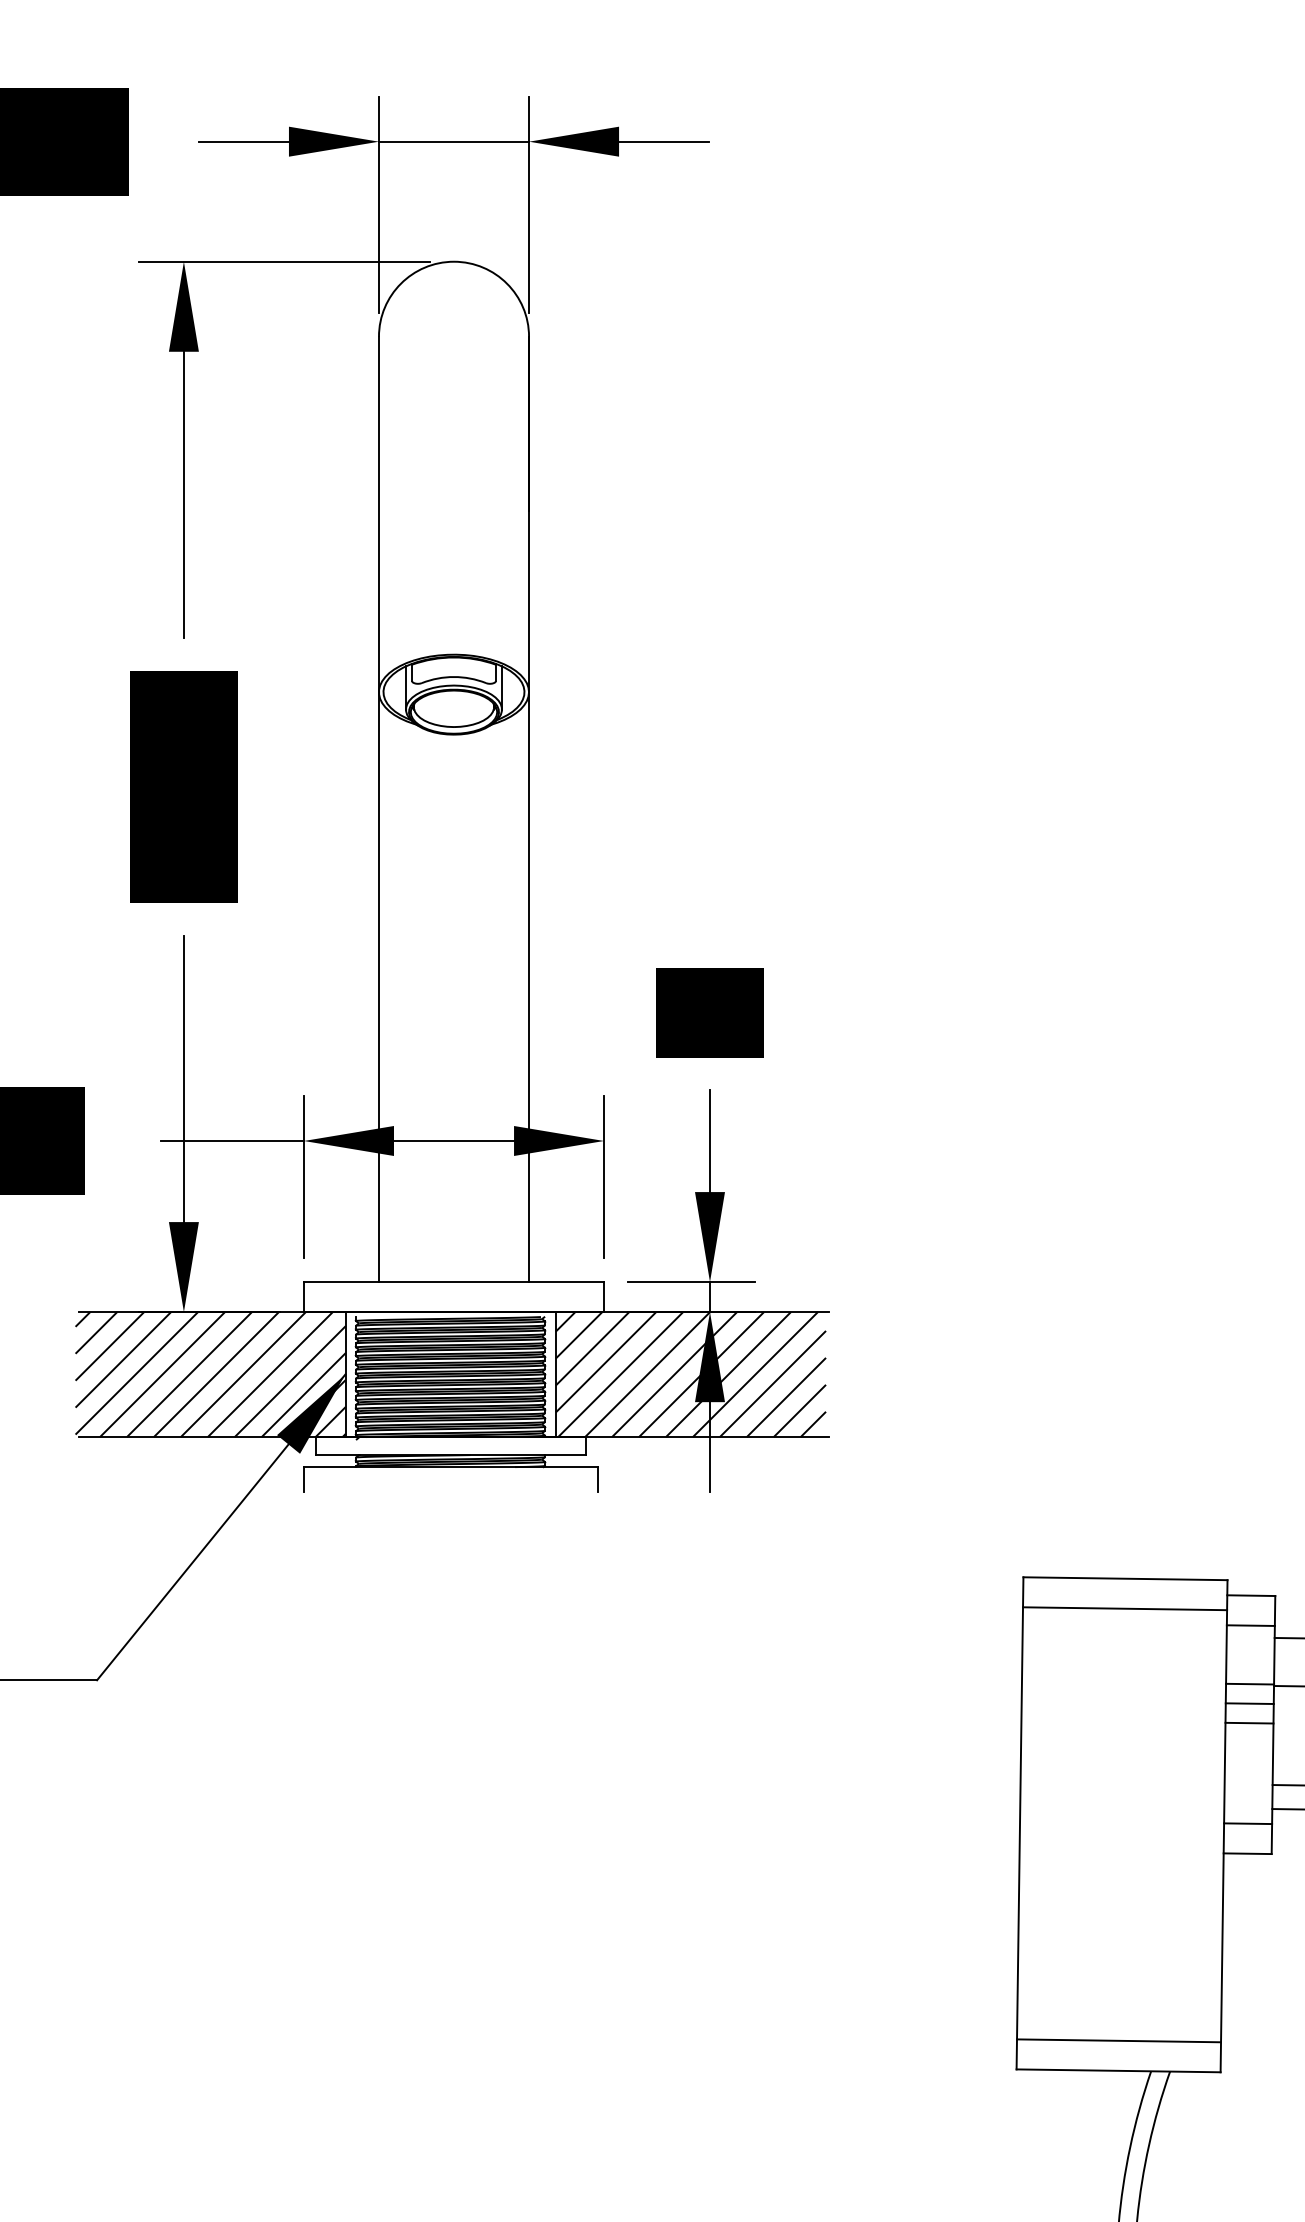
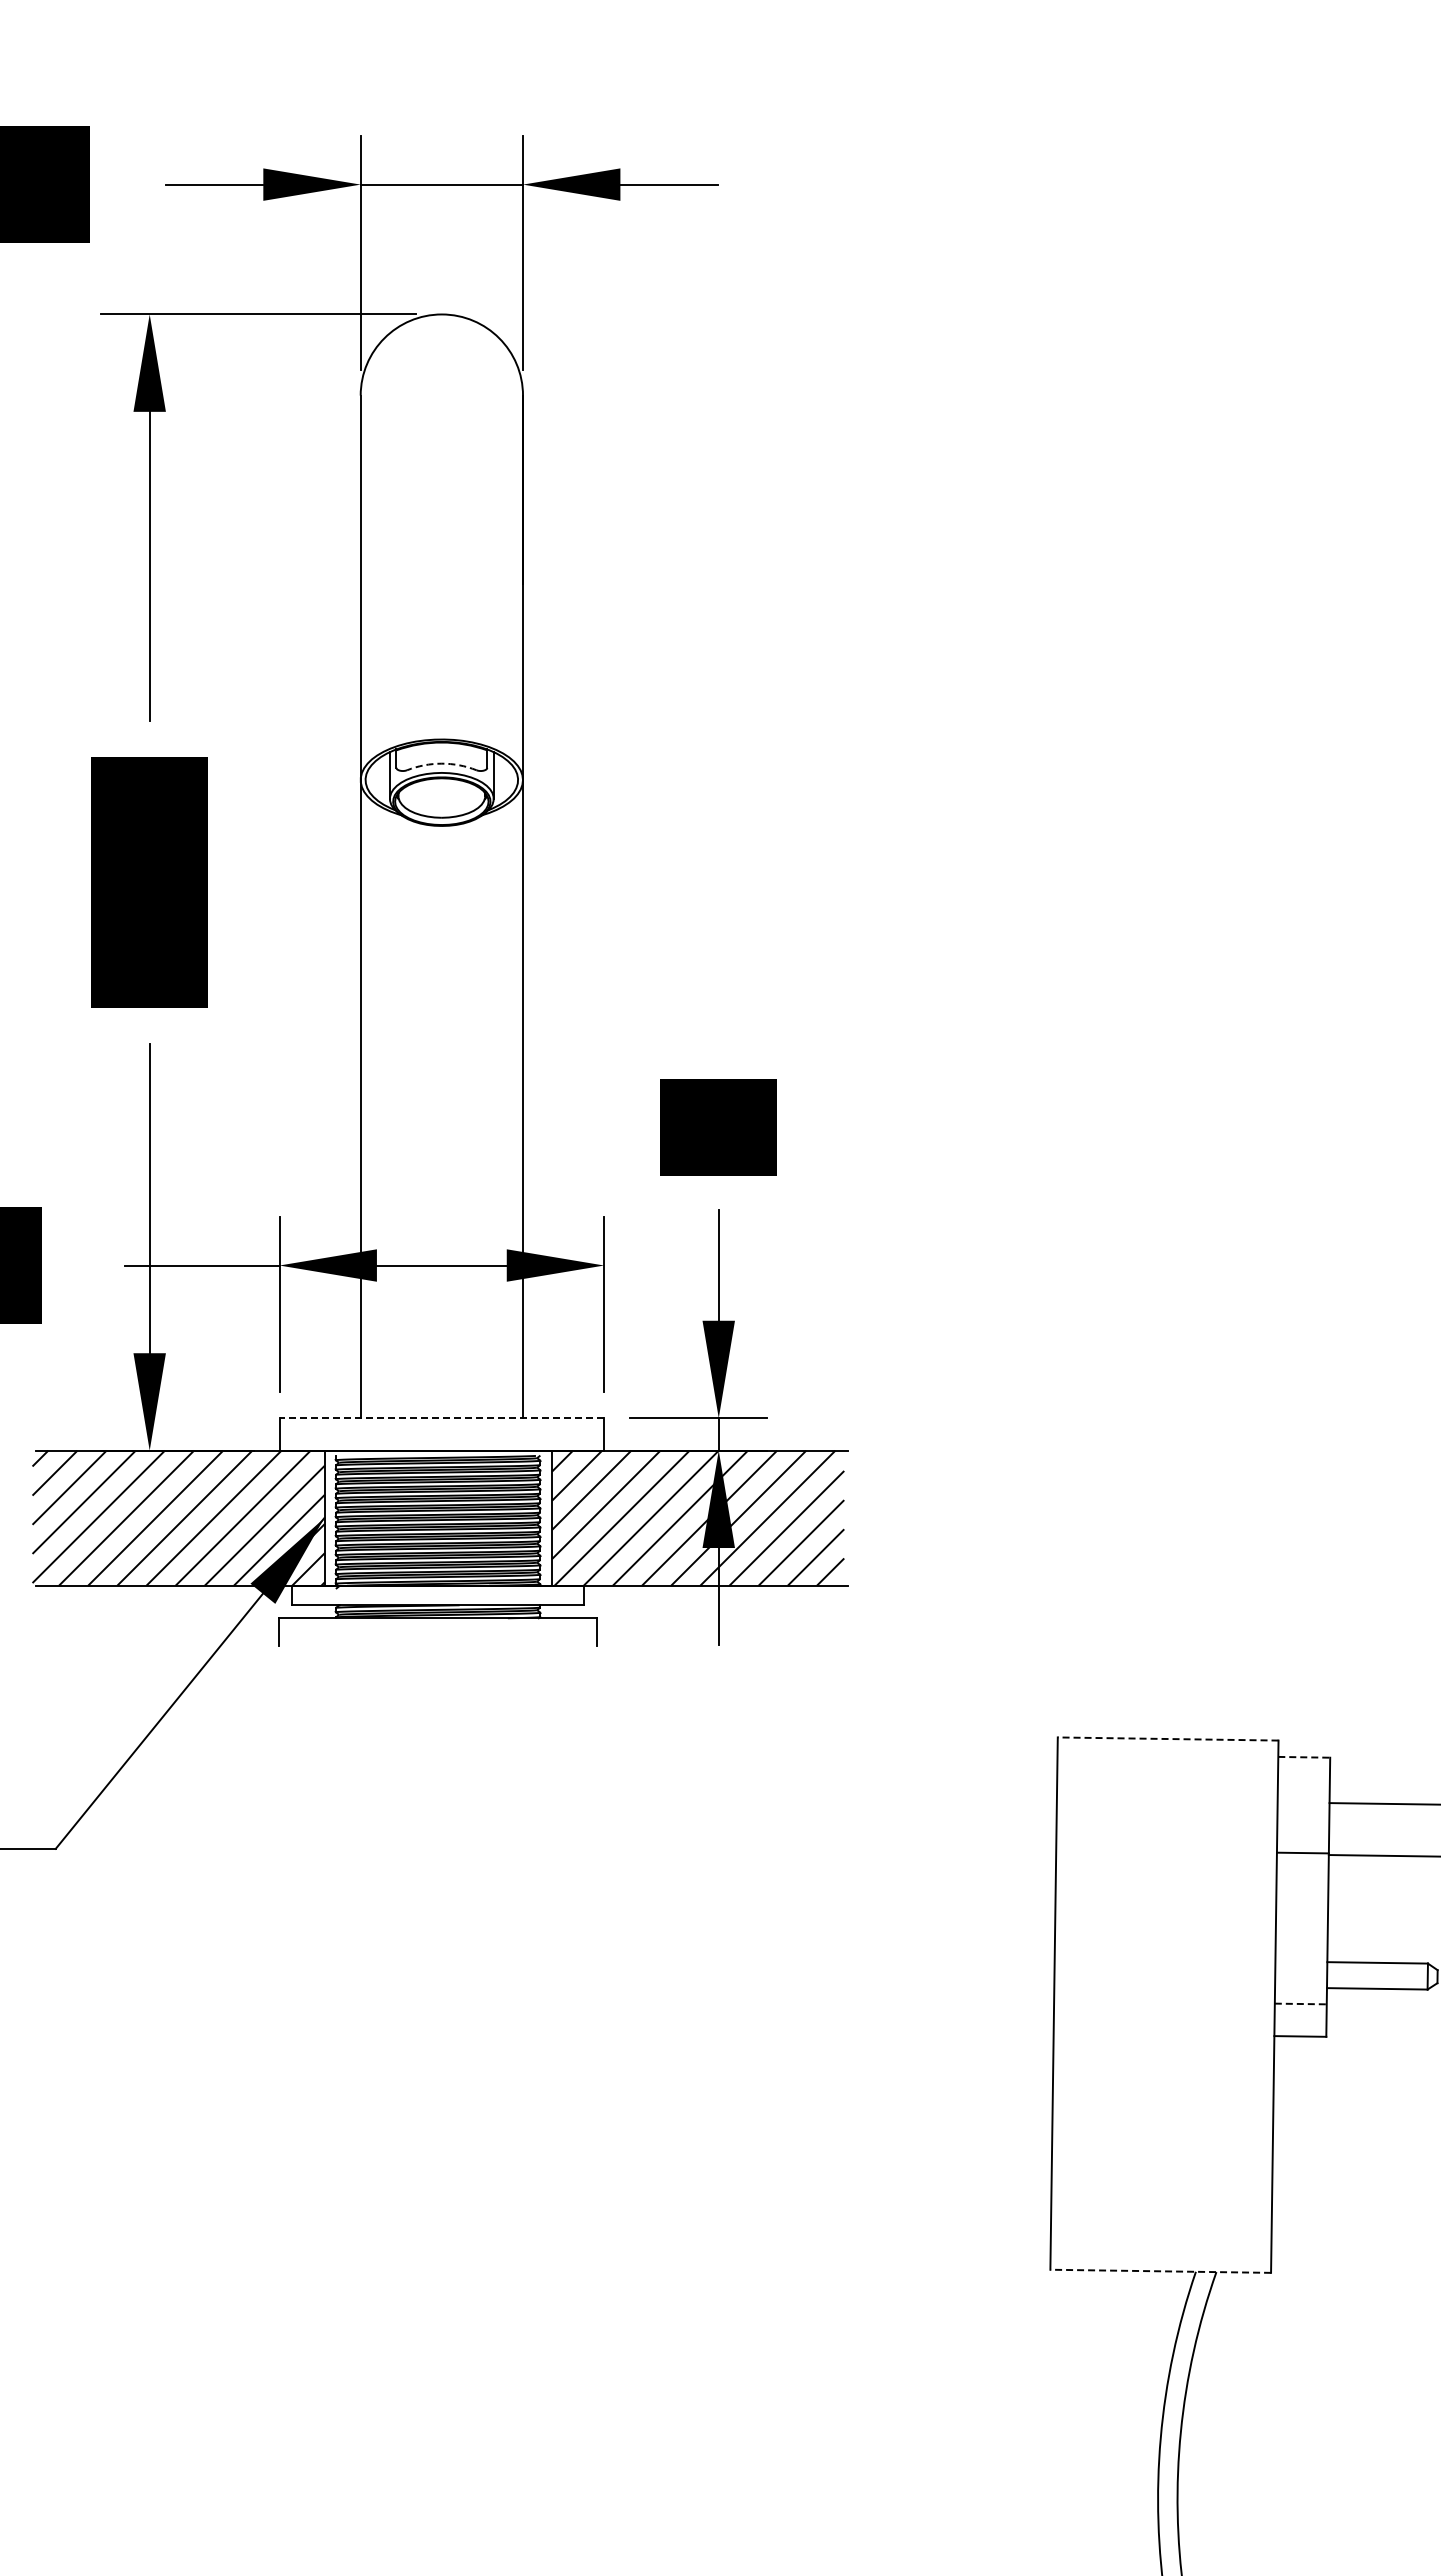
arc: (453, 676) -> (441, 763), solid -> dashed
line: (453, 1282) -> (441, 1418), solid -> dashed
line: (1124, 1579) -> (1167, 1739), solid -> dashed
line: (1251, 1595) -> (1304, 1757), solid -> dashed
line: (1124, 1608) -> (1167, 1771), removed
line: (1250, 1625) -> (1303, 1789), removed
line: (1249, 1703) -> (1302, 1873), removed
line: (1249, 1722) -> (1302, 1894), removed
line: (1247, 1823) -> (1300, 2003), solid -> dashed
line: (1118, 2040) -> (1160, 2238), removed
line: (1118, 2071) -> (1160, 2271), solid -> dashed

